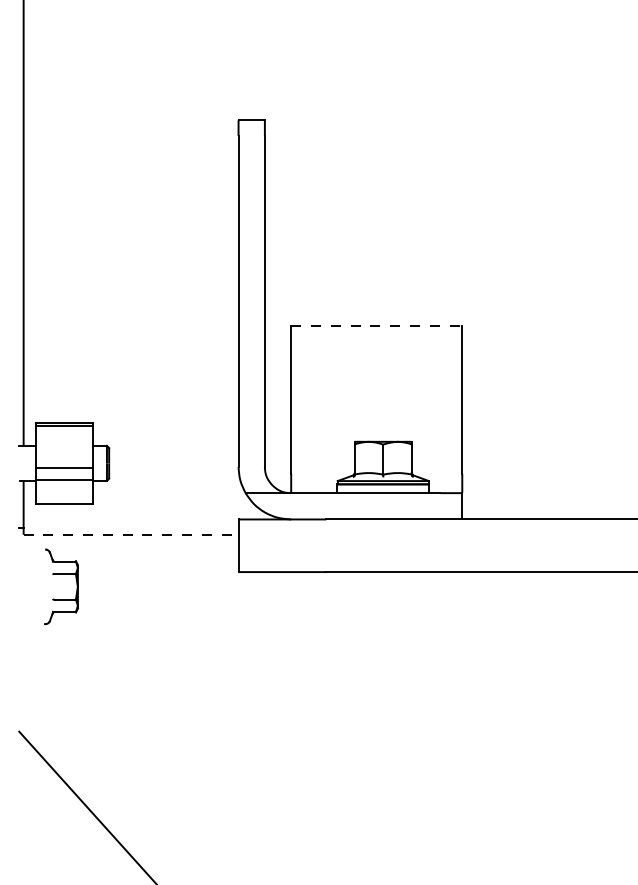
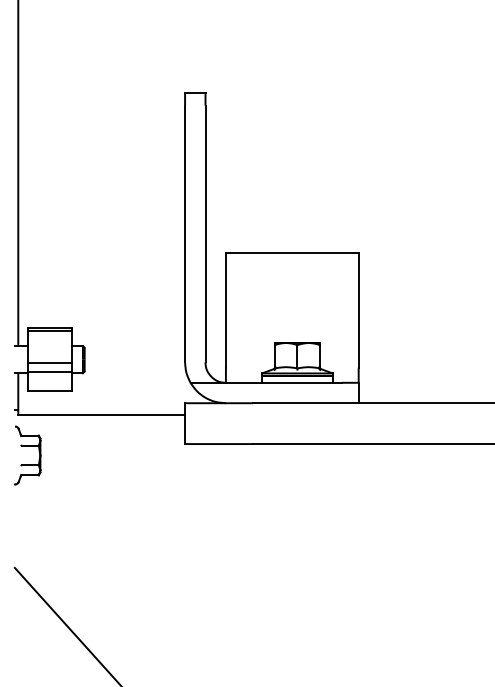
line: (376, 326) -> (292, 253), dashed -> solid
line: (132, 535) -> (102, 415), dashed -> solid
part: (61, 575) -> (27, 446), moved

